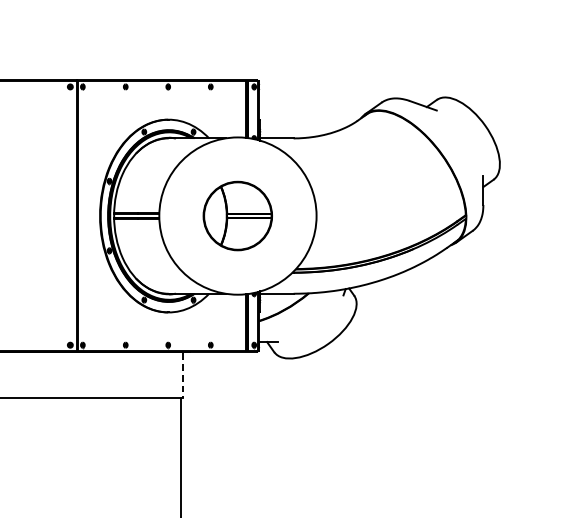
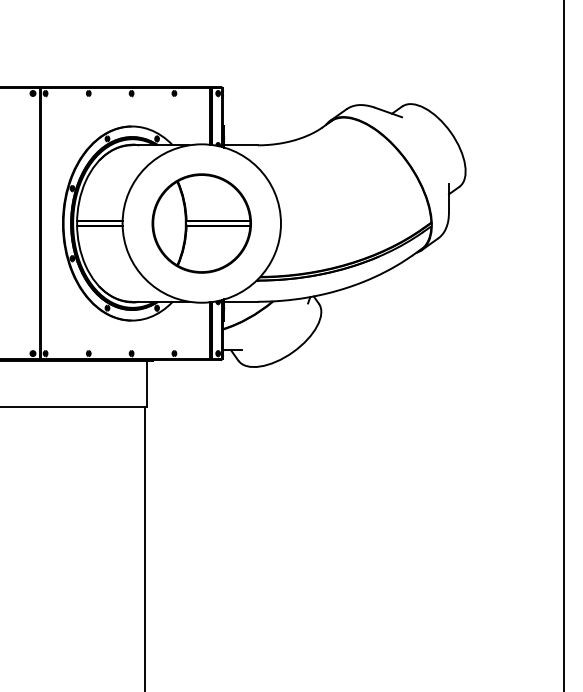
part: (237, 216) -> (201, 223), size x1.43
line: (183, 375) -> (146, 384), dashed -> solid

